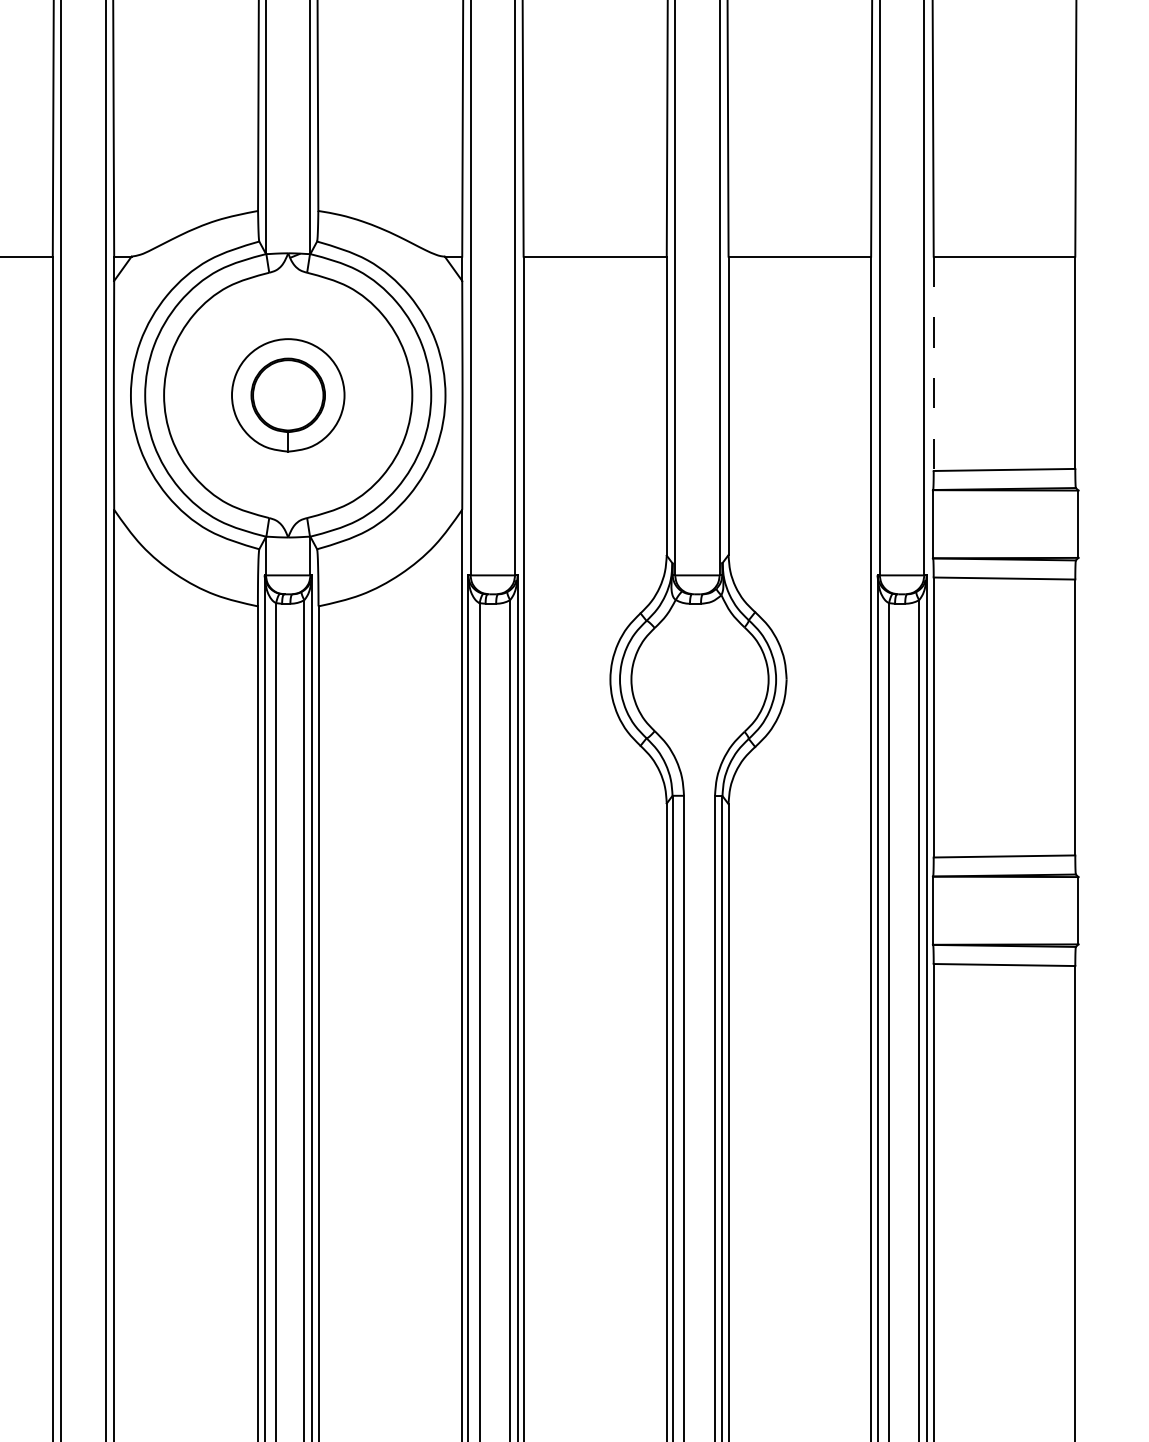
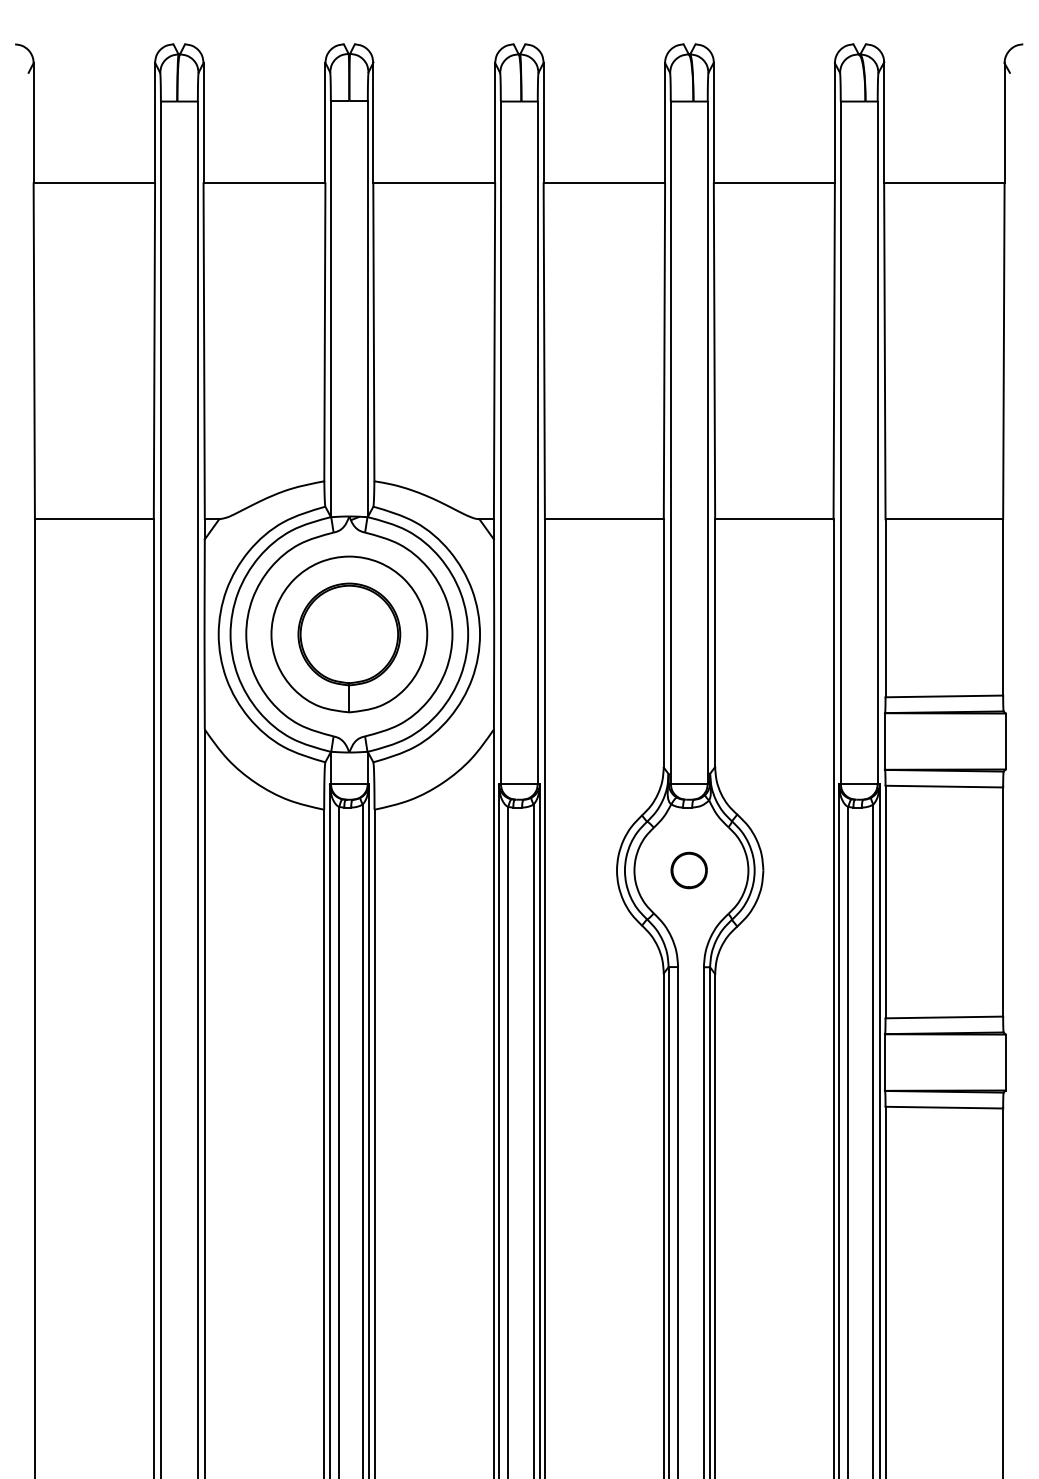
line: (933, 364) -> (885, 608), dashed -> solid
part: (288, 395) -> (349, 634), size x1.67
part: (696, 679) -> (688, 870), added

